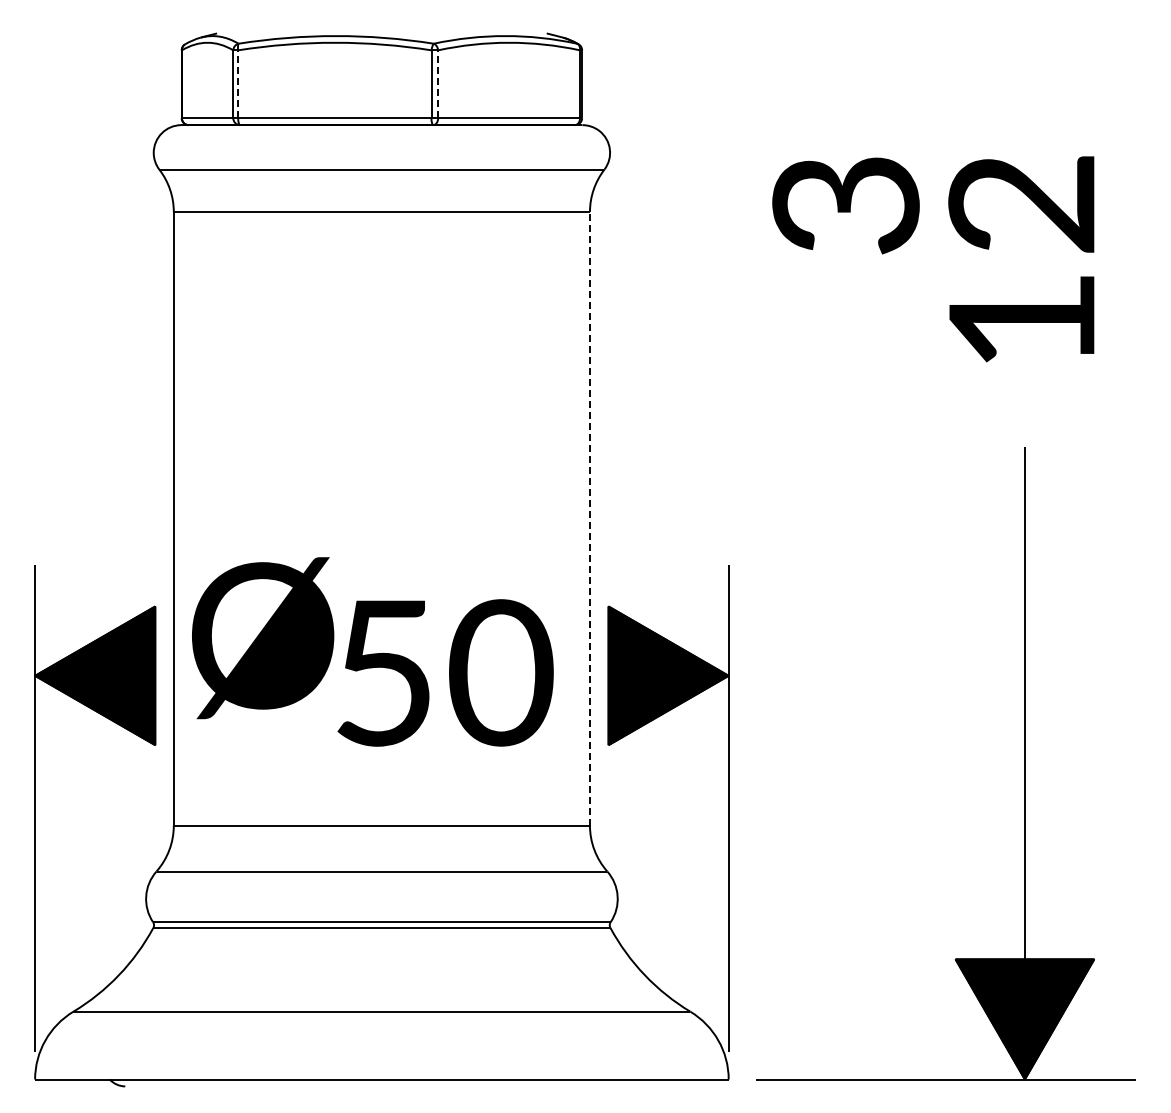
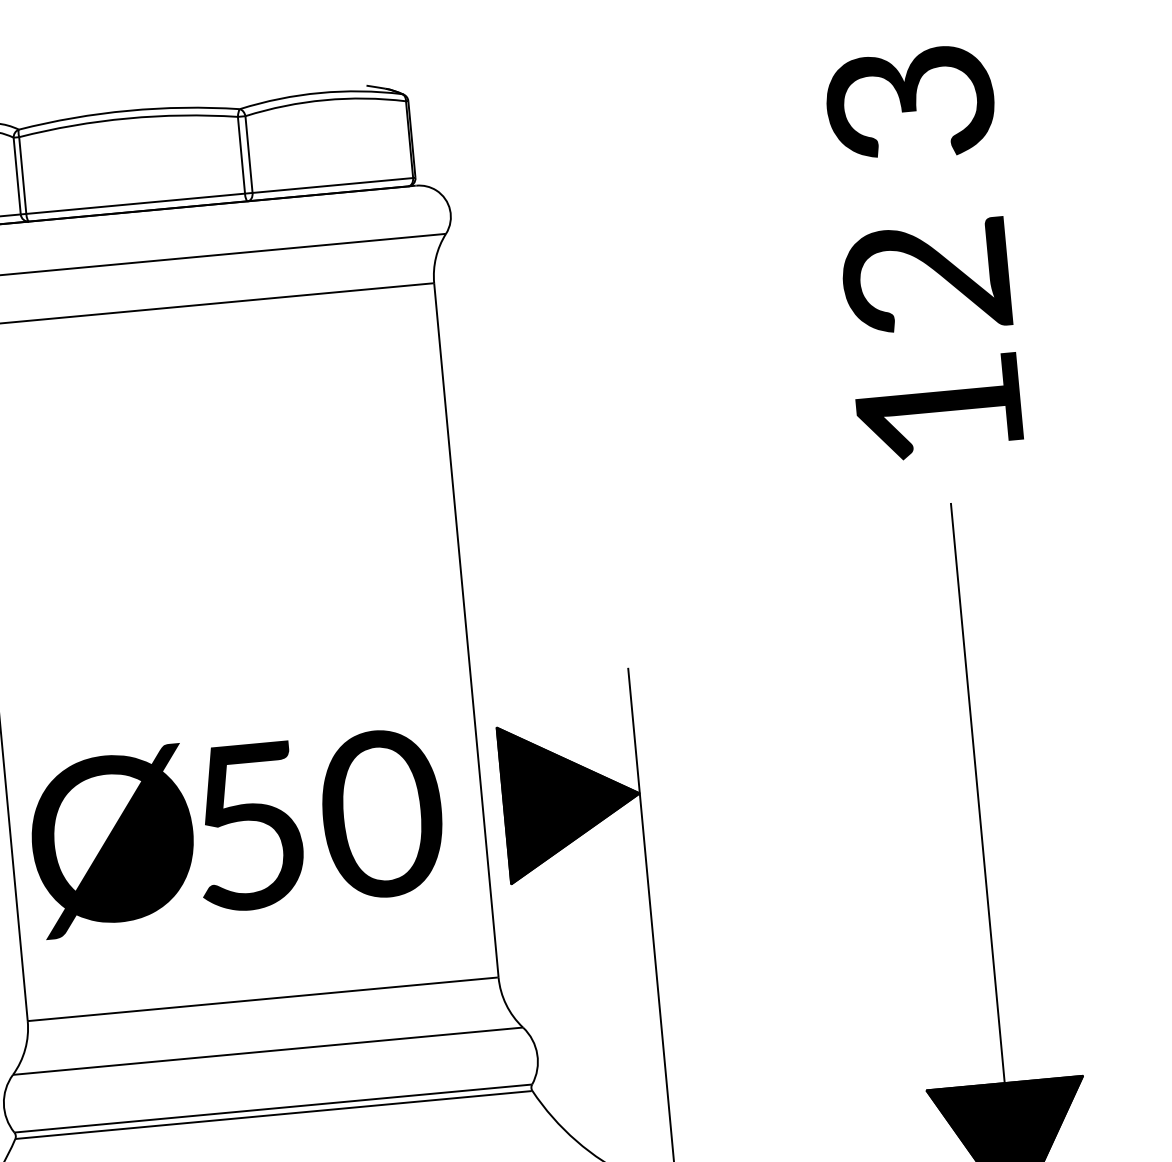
line: (238, 84) -> (23, 175), dashed -> solid
line: (438, 84) -> (249, 154), dashed -> solid
text: (845, 205) -> (909, 103), moved
text: (1021, 259) -> (931, 340), moved
line: (589, 518) -> (465, 630), dashed -> solid
text: (263, 638) -> (113, 841), moved

